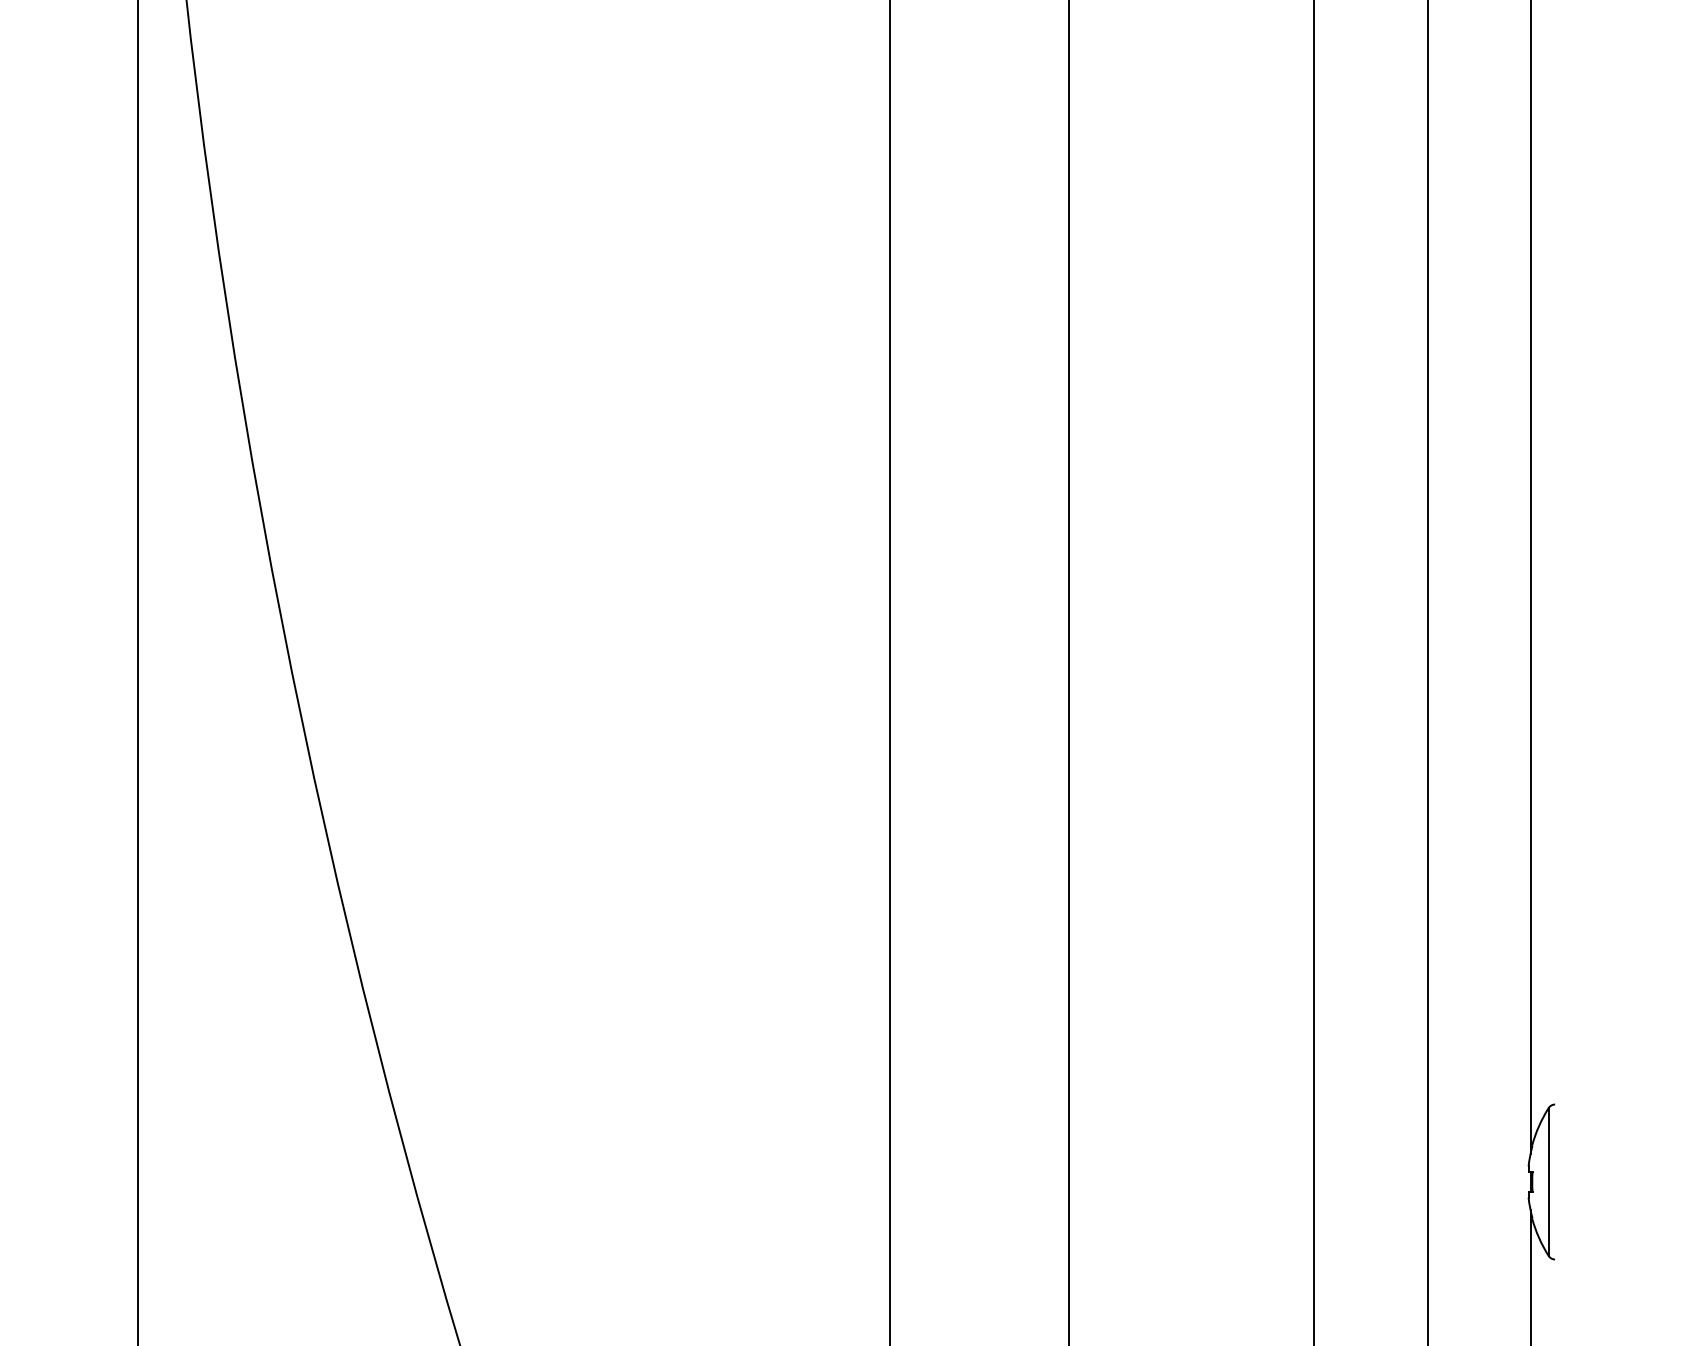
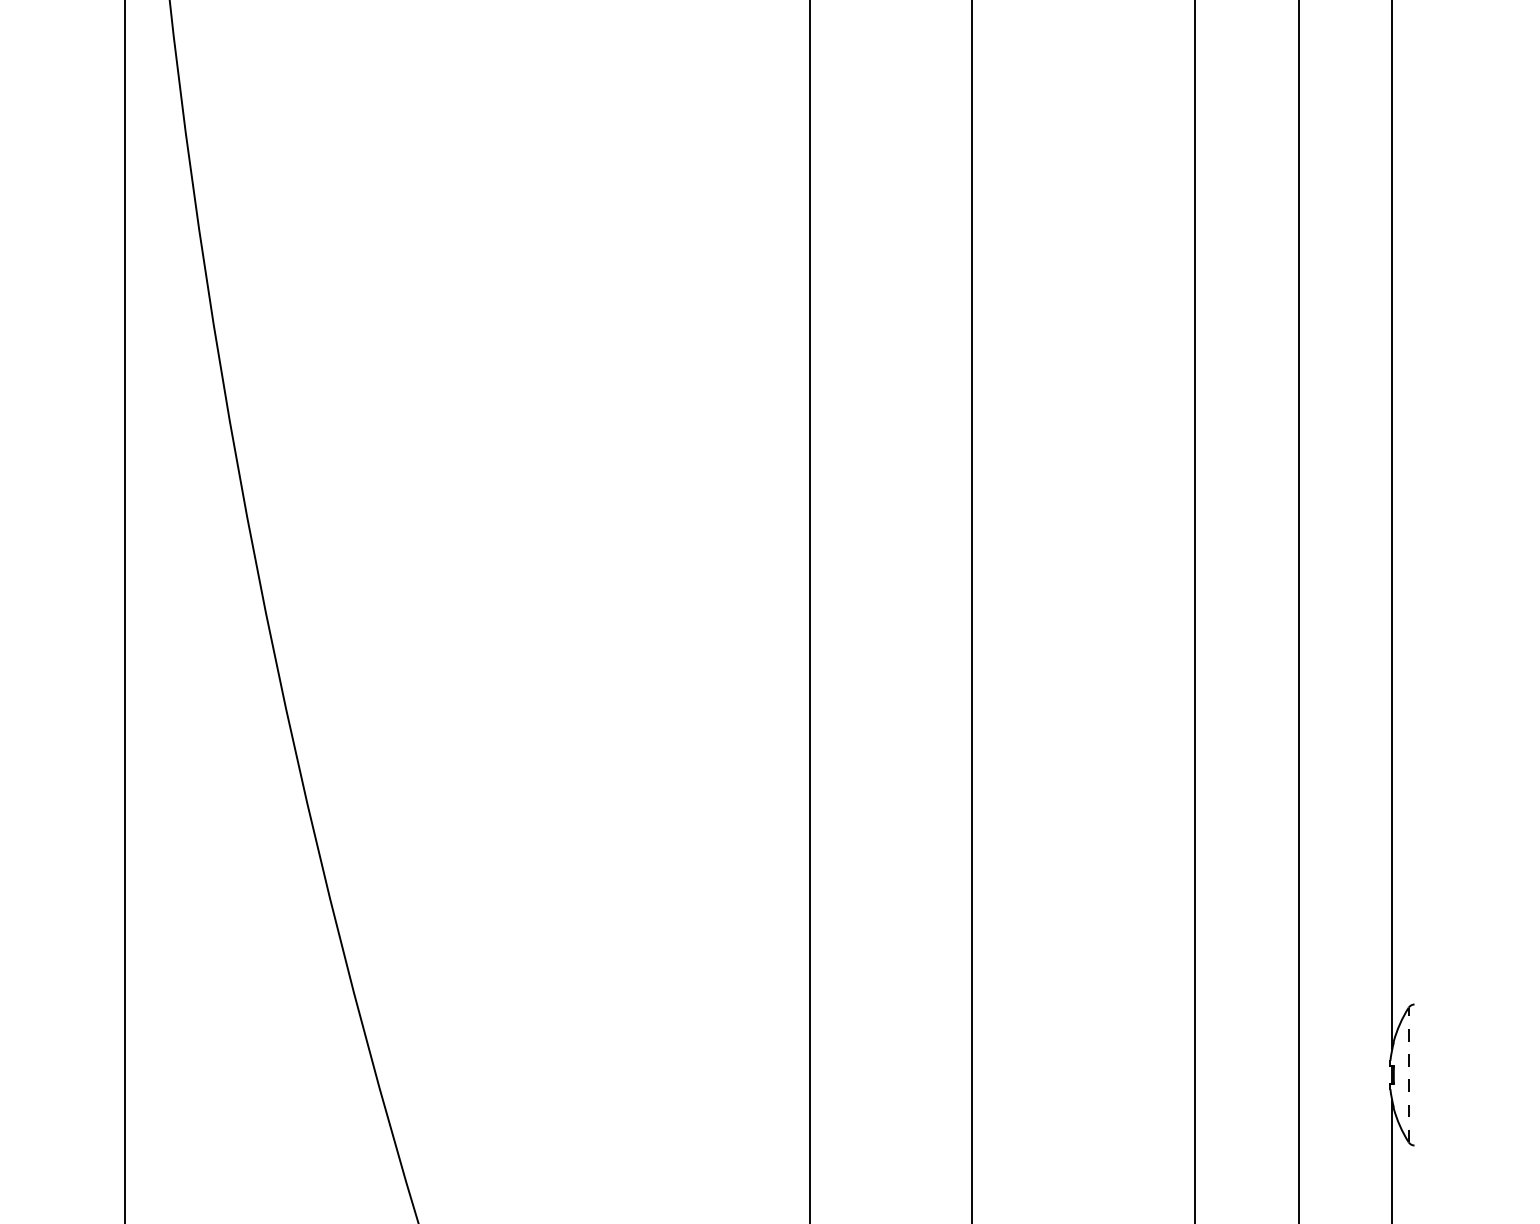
line: (1548, 1181) -> (1408, 1074), solid -> dashed

